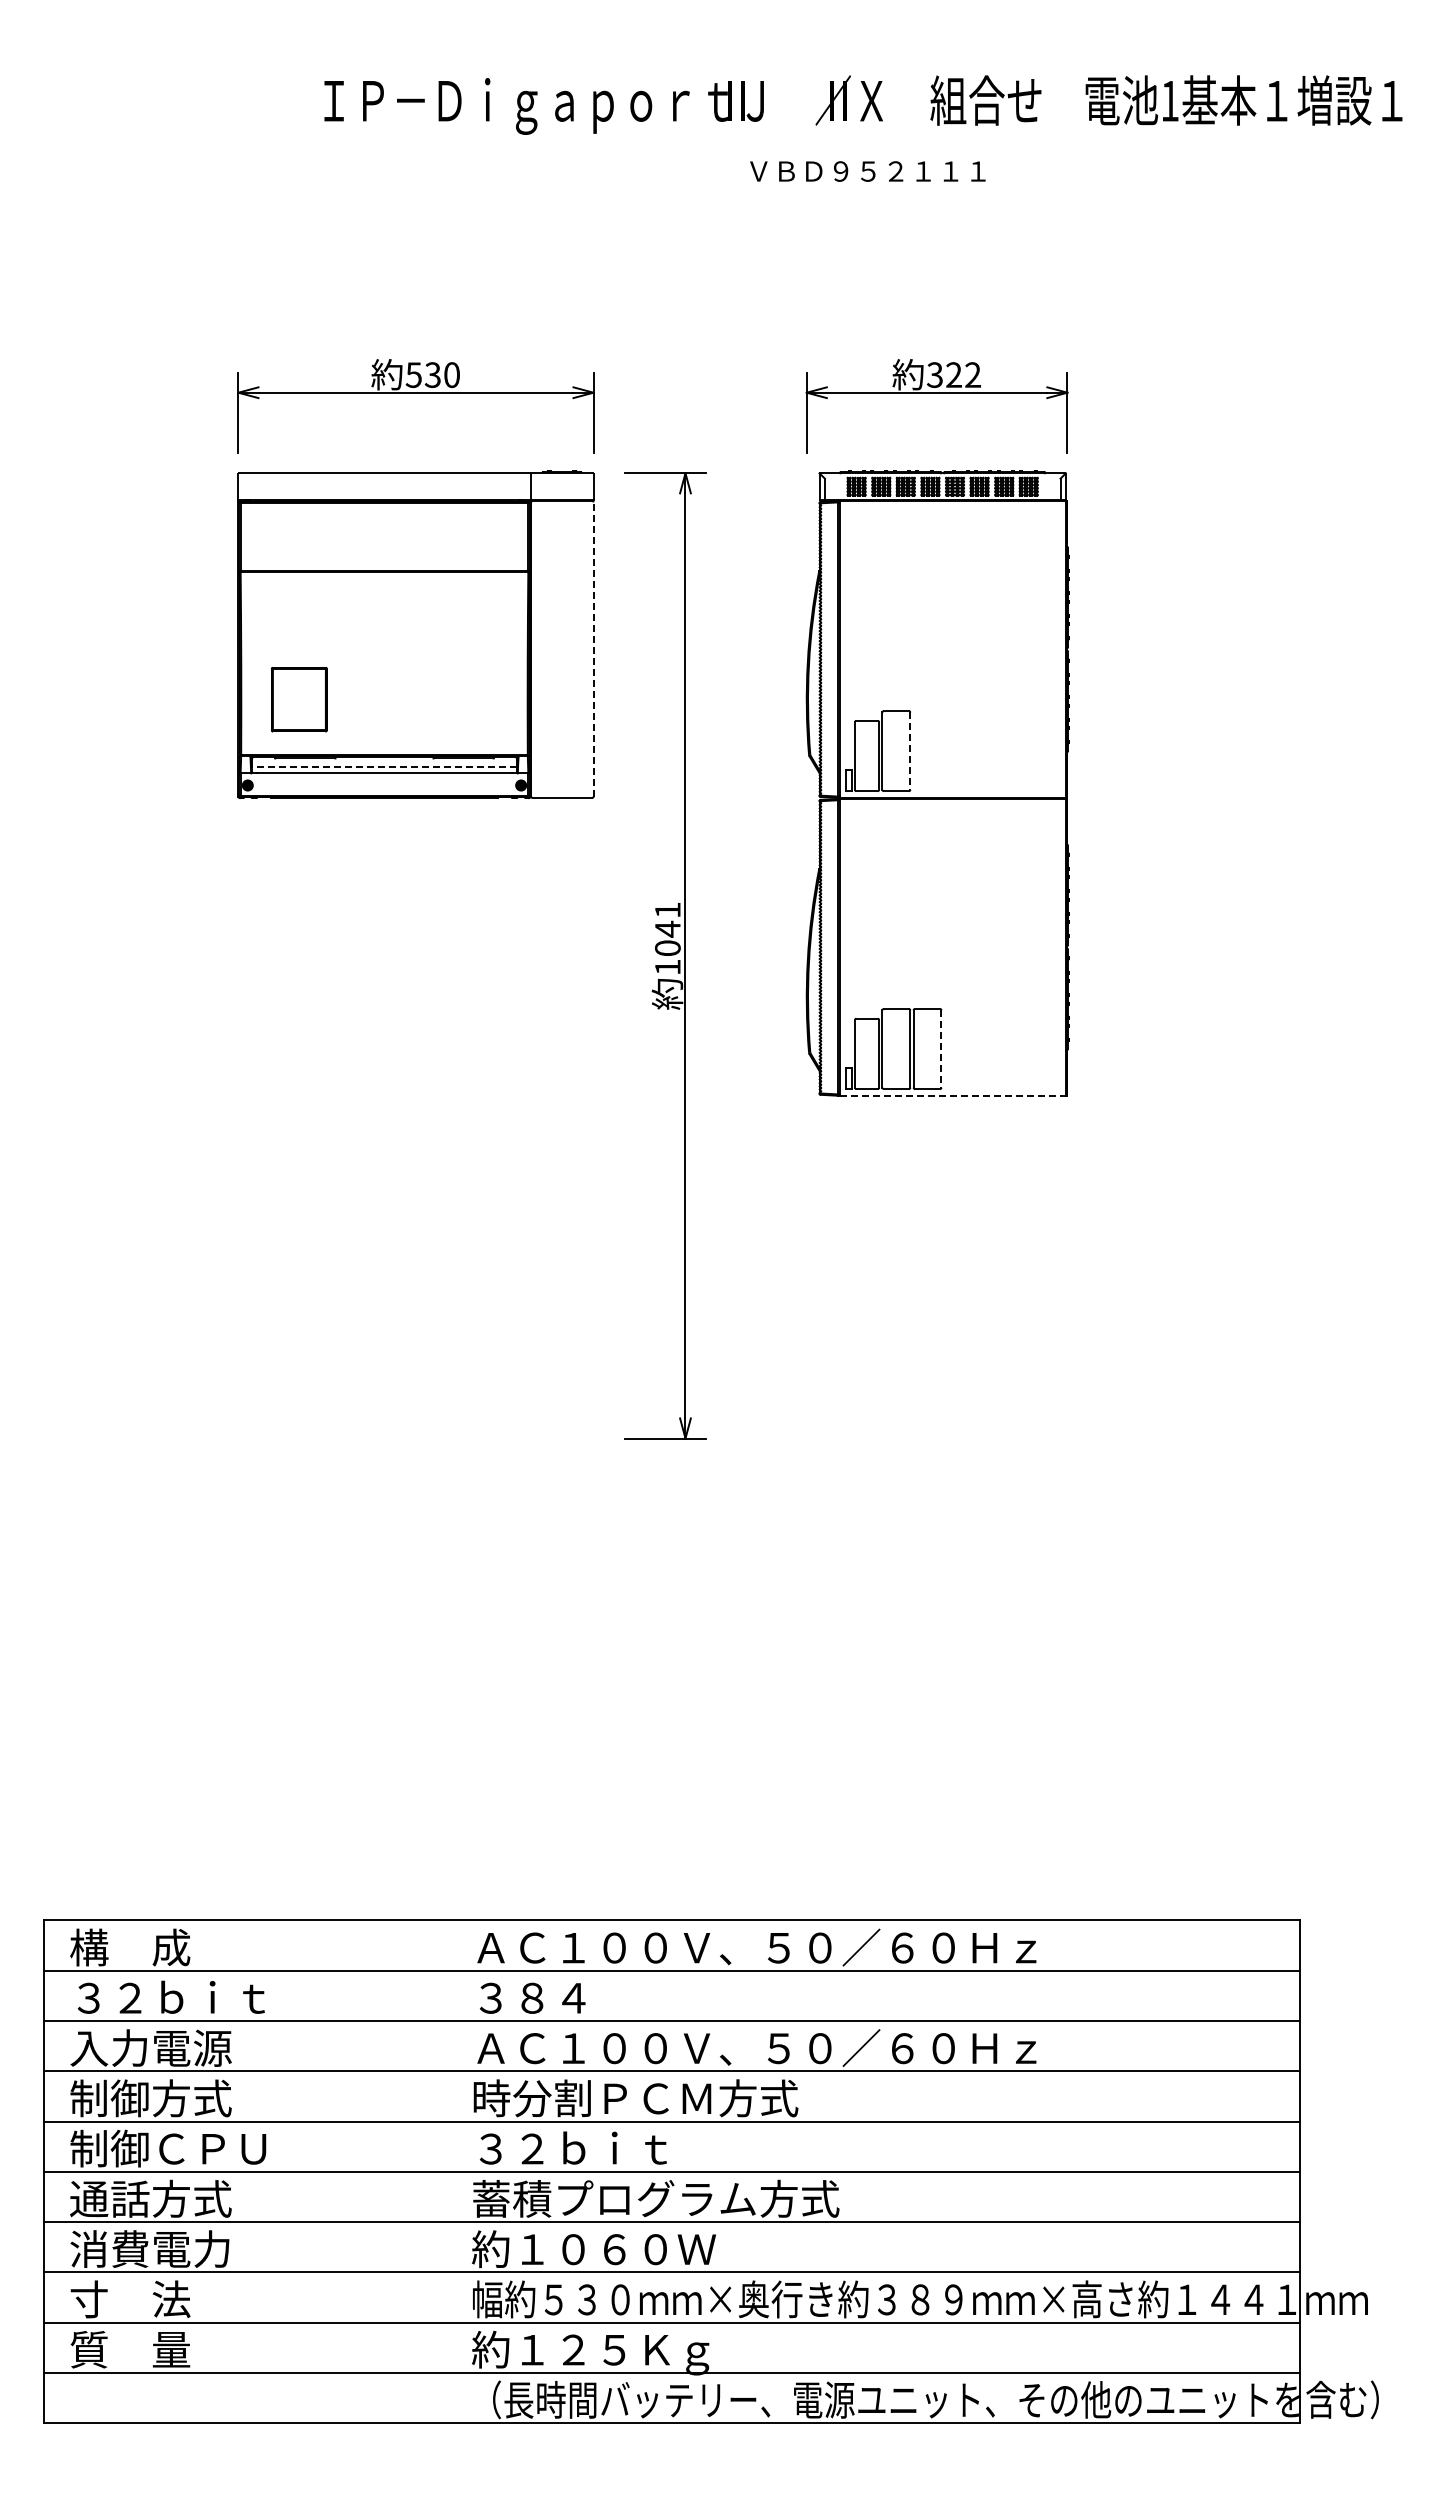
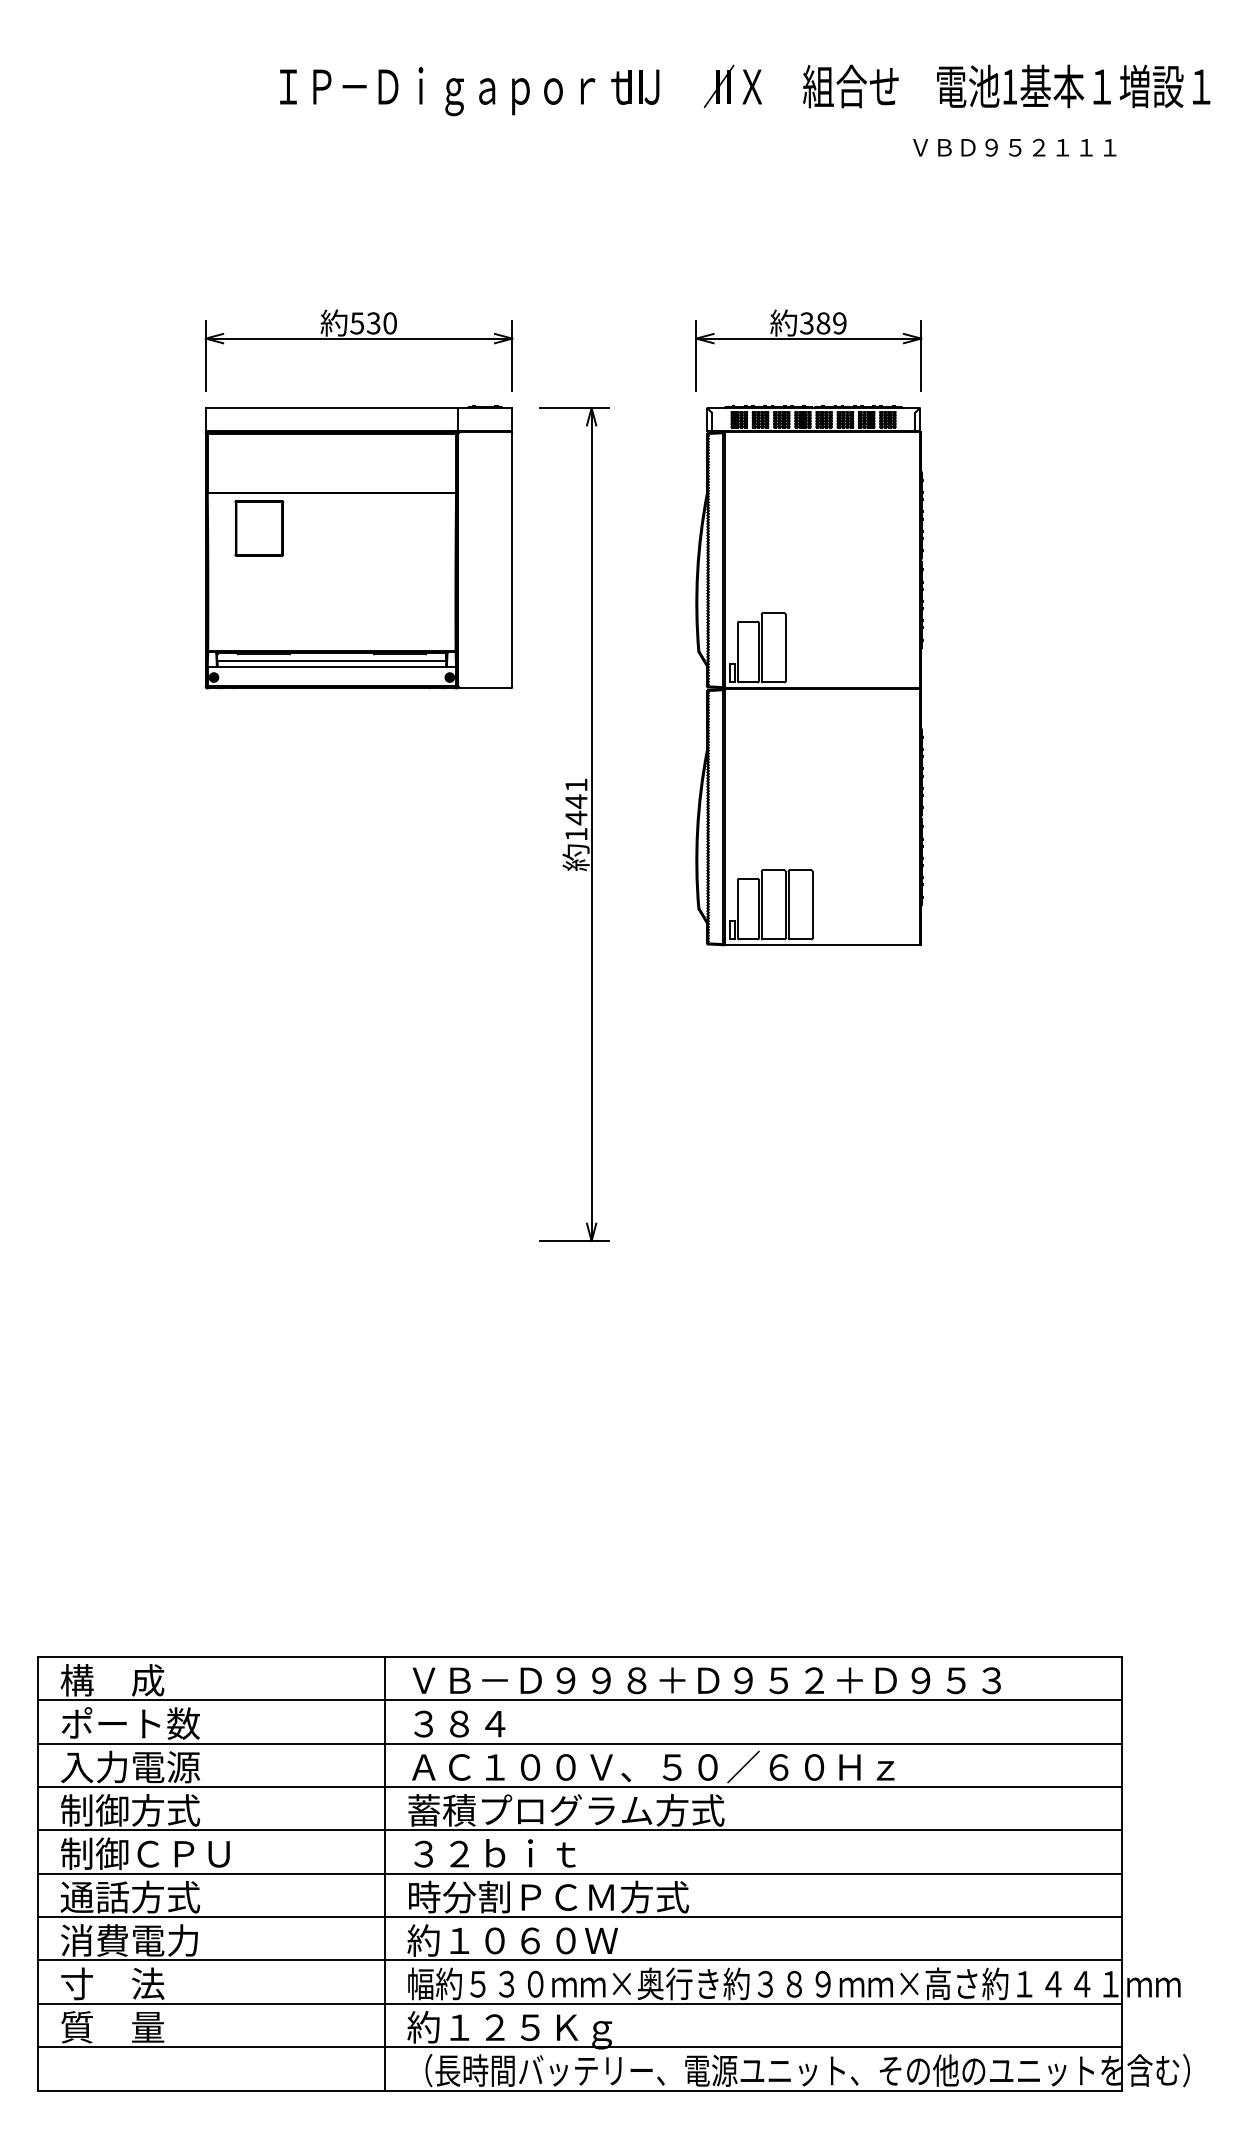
text: (867, 171) -> (1014, 147), moved
text: (963, 375) -> (831, 323), 322 -> 389
line: (593, 648) -> (512, 559), dashed -> solid
part: (299, 699) -> (259, 528), moved
line: (910, 751) -> (785, 648), dashed -> solid
line: (384, 766) -> (331, 661), dashed -> solid
text: (667, 947) -> (576, 817), 1041 -> 1441
line: (941, 1049) -> (812, 905), dashed -> solid
line: (953, 1095) -> (822, 945), dashed -> solid
text: (818, 1947) -> (706, 1680), ＡＣ１００Ｖ、５０／６０Ｈｚ -> ＶＢ－Ｄ９９８＋Ｄ９５２＋Ｄ９５３
text: (167, 1997) -> (144, 1723), ３２ｂｉｔ -> ポート数
text: (656, 2098) -> (566, 1810), 時分割ＰＣＭ方式 -> 蓄積プログラム方式
line: (445, 2171) -> (384, 1873), added
text: (656, 2198) -> (566, 1896), 蓄積プログラム方式 -> 時分割ＰＣＭ方式

